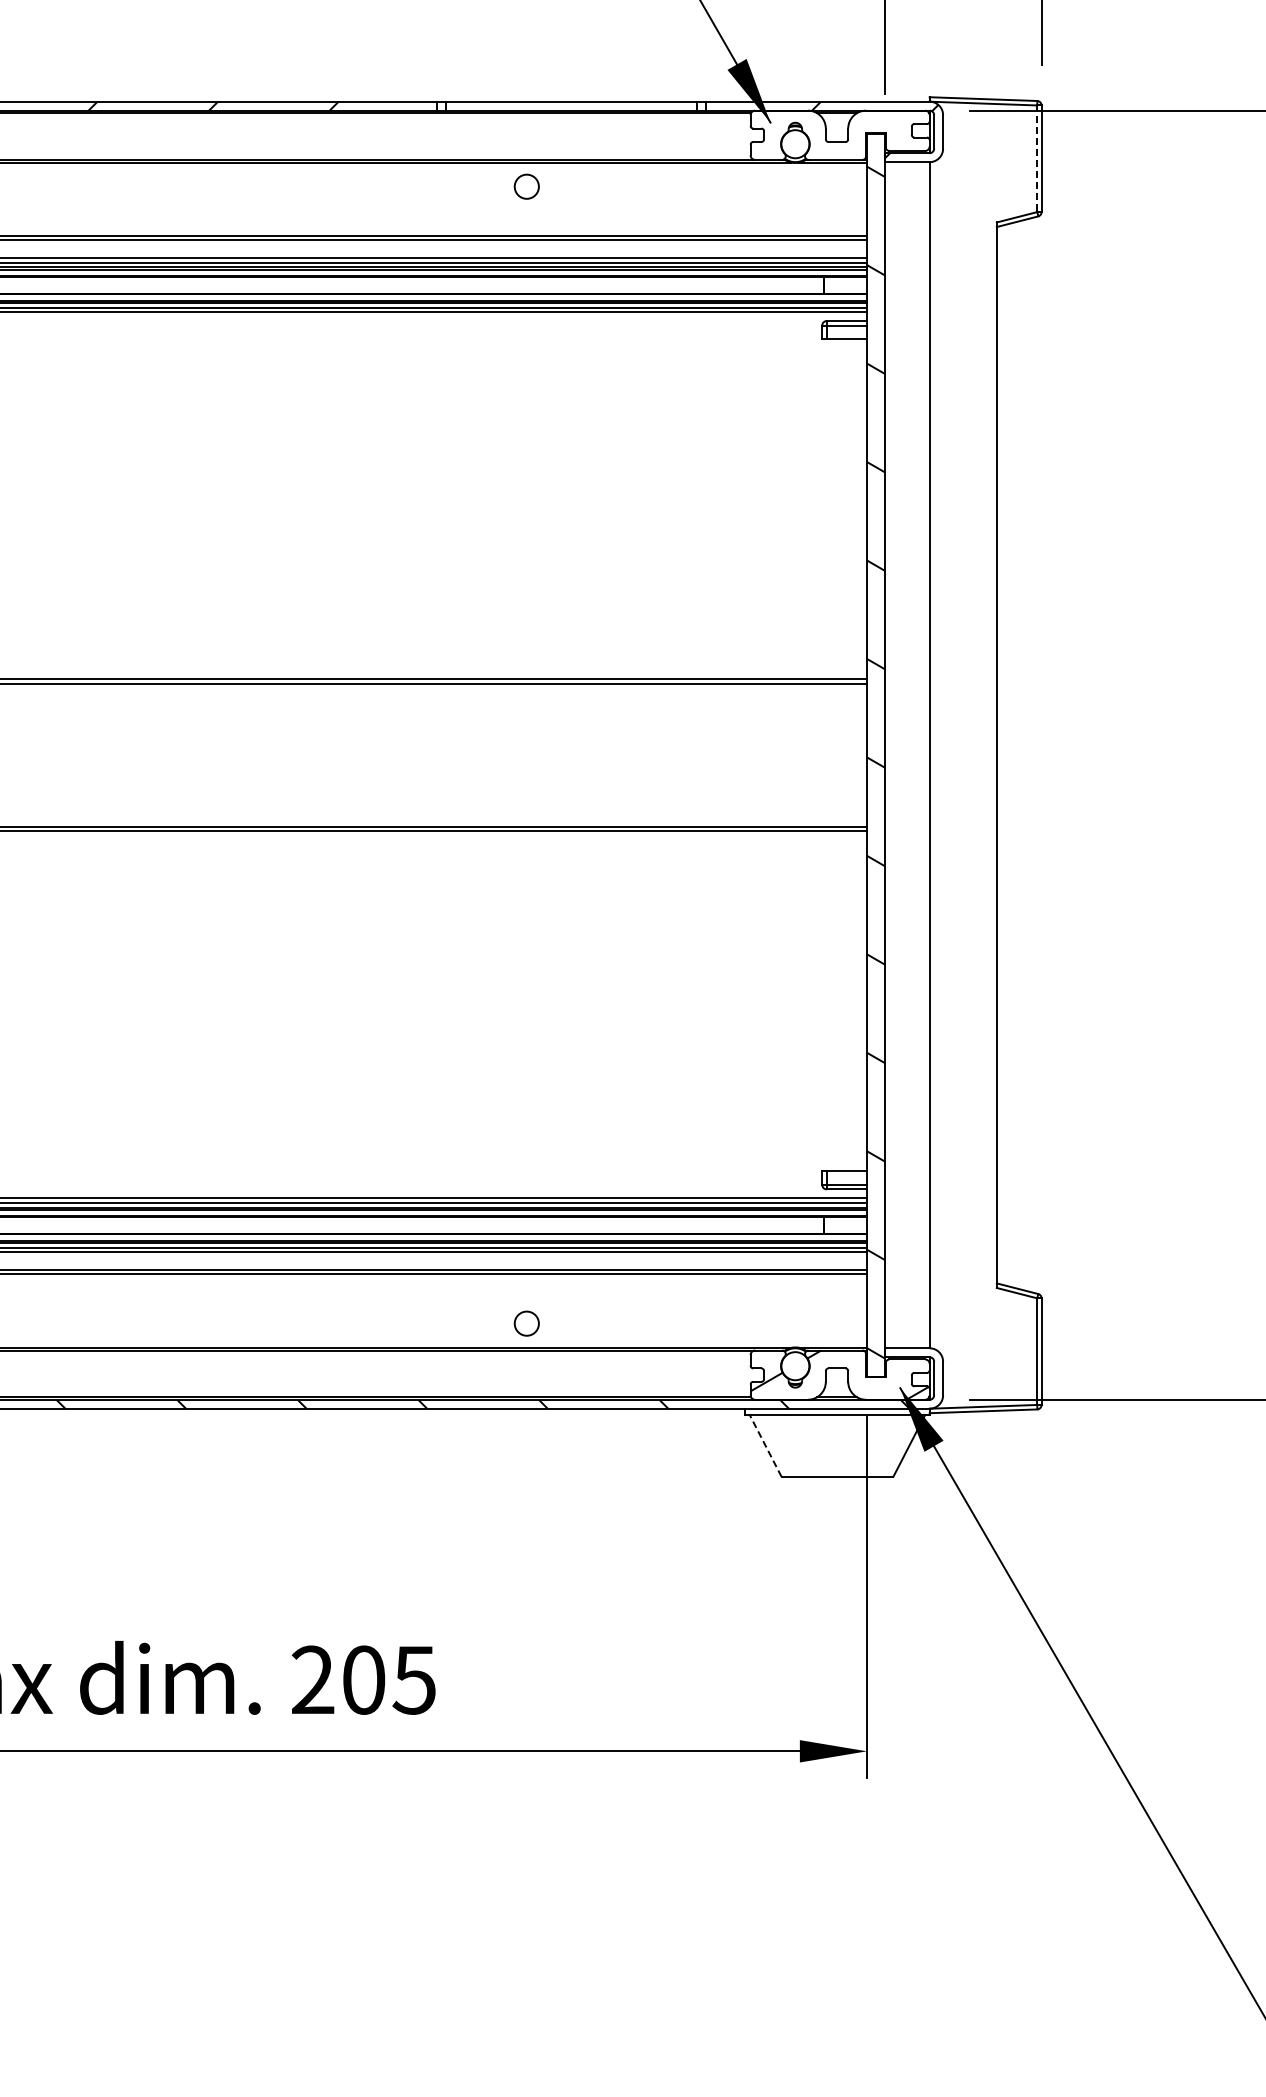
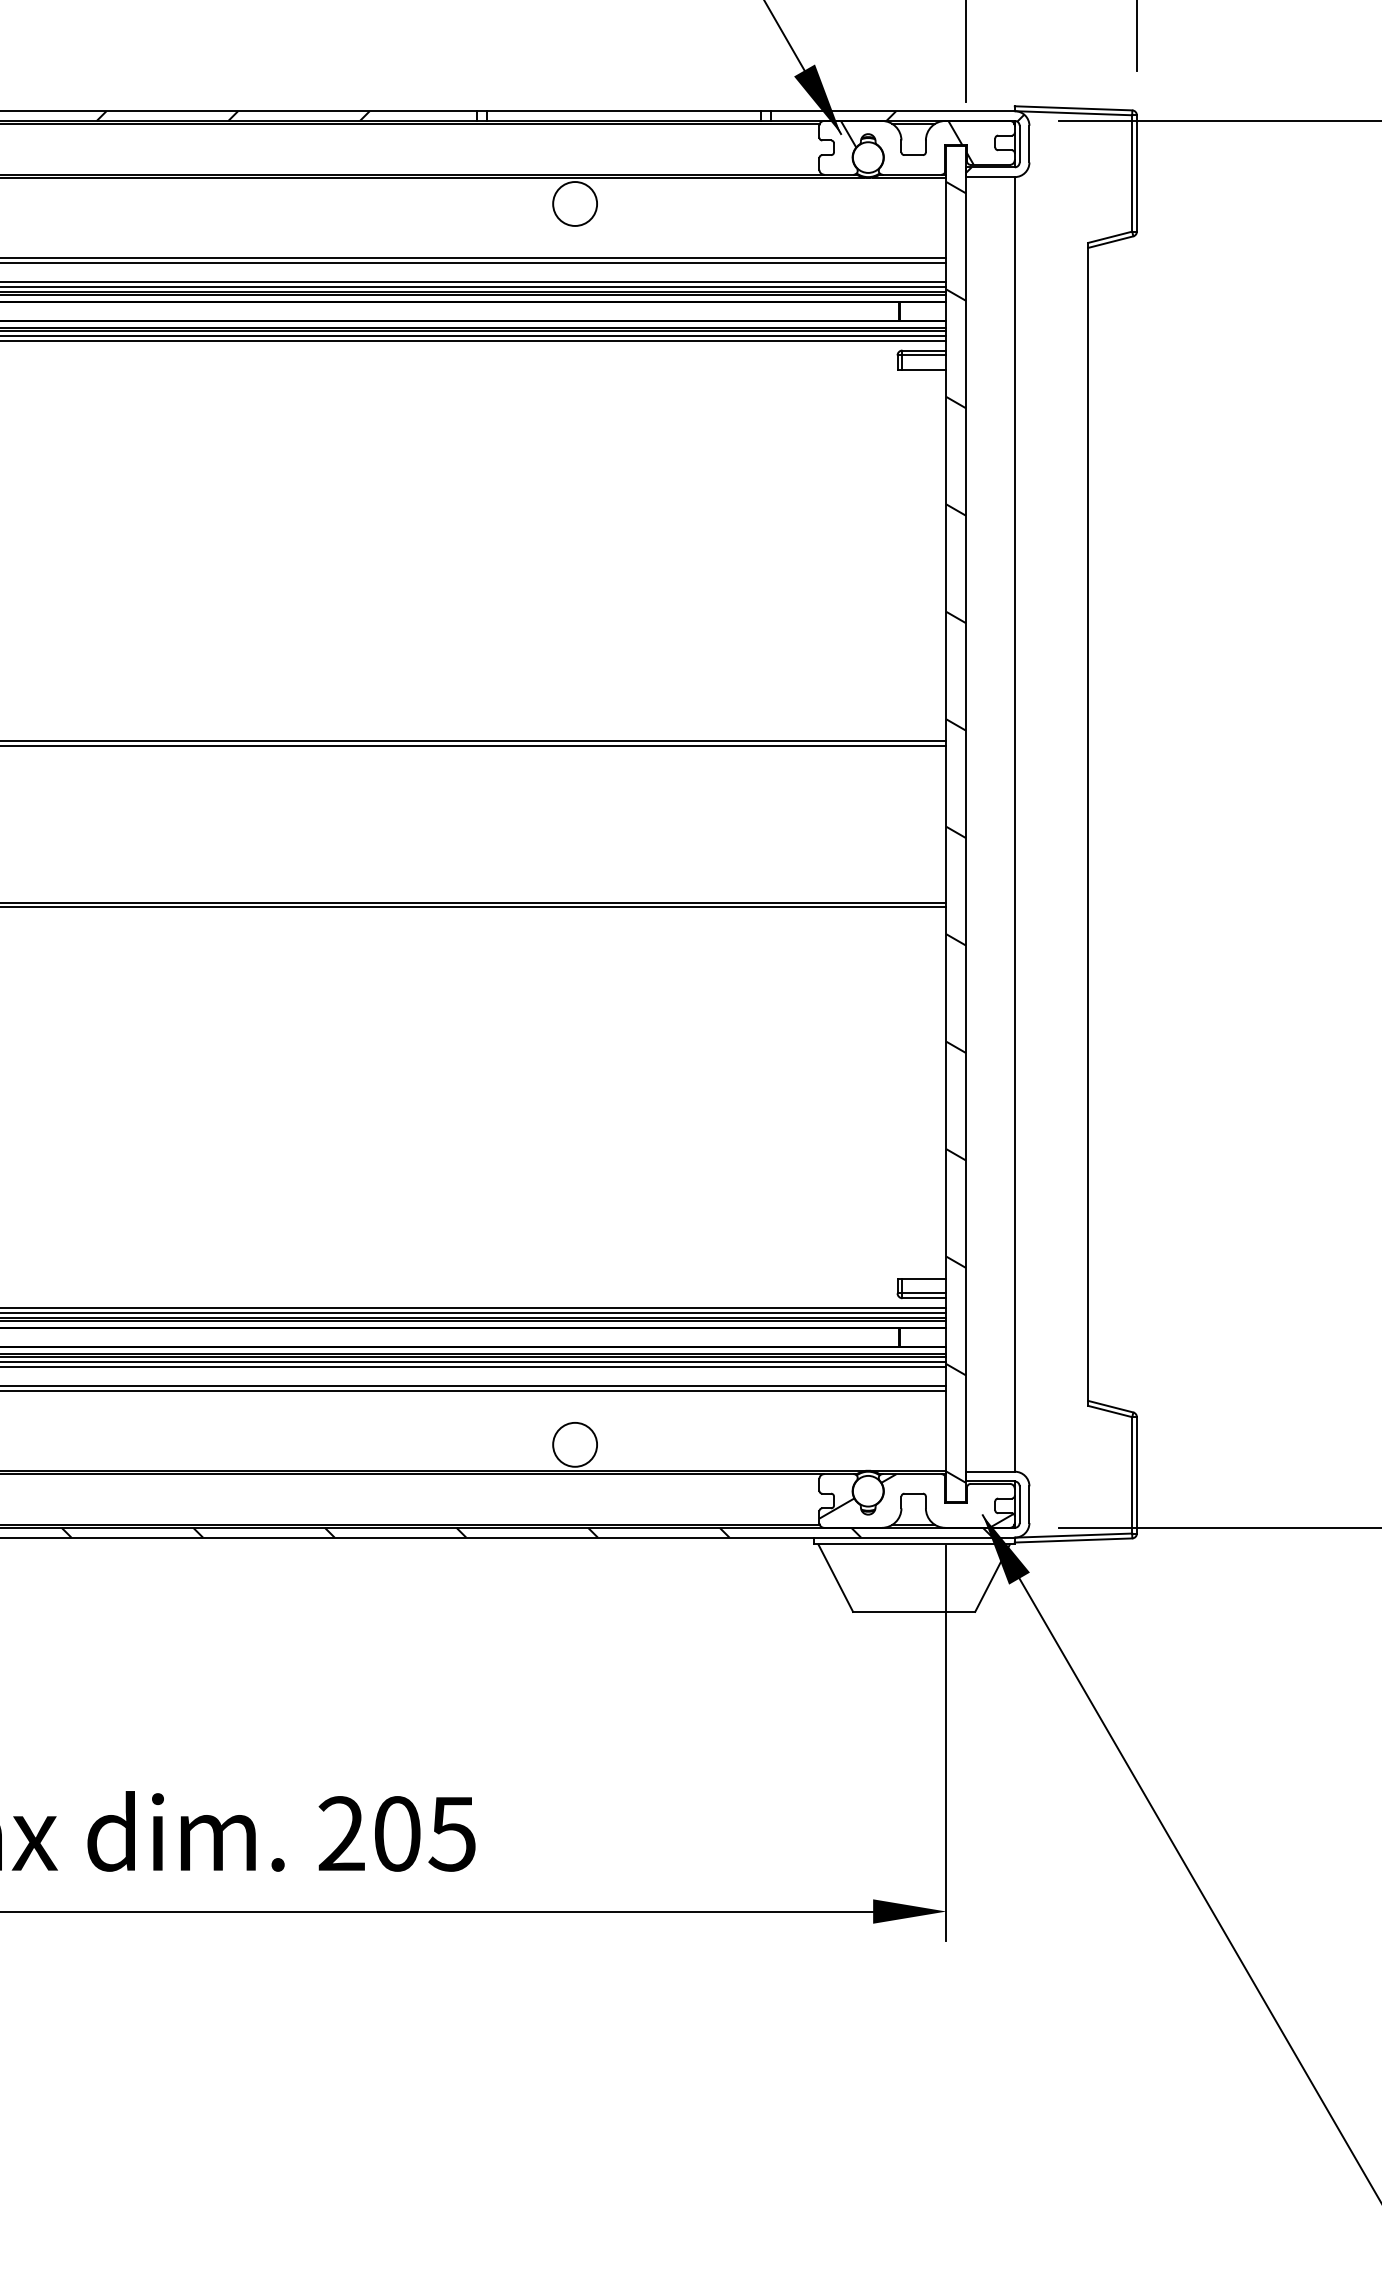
hatch: (831, 130) -> (907, 142), added
line: (1037, 159) -> (1132, 174), dashed -> solid
circle: (526, 186) -> (574, 203), size x1.67
circle: (526, 1323) -> (574, 1444), size x1.67
line: (765, 1445) -> (835, 1577), dashed -> solid

